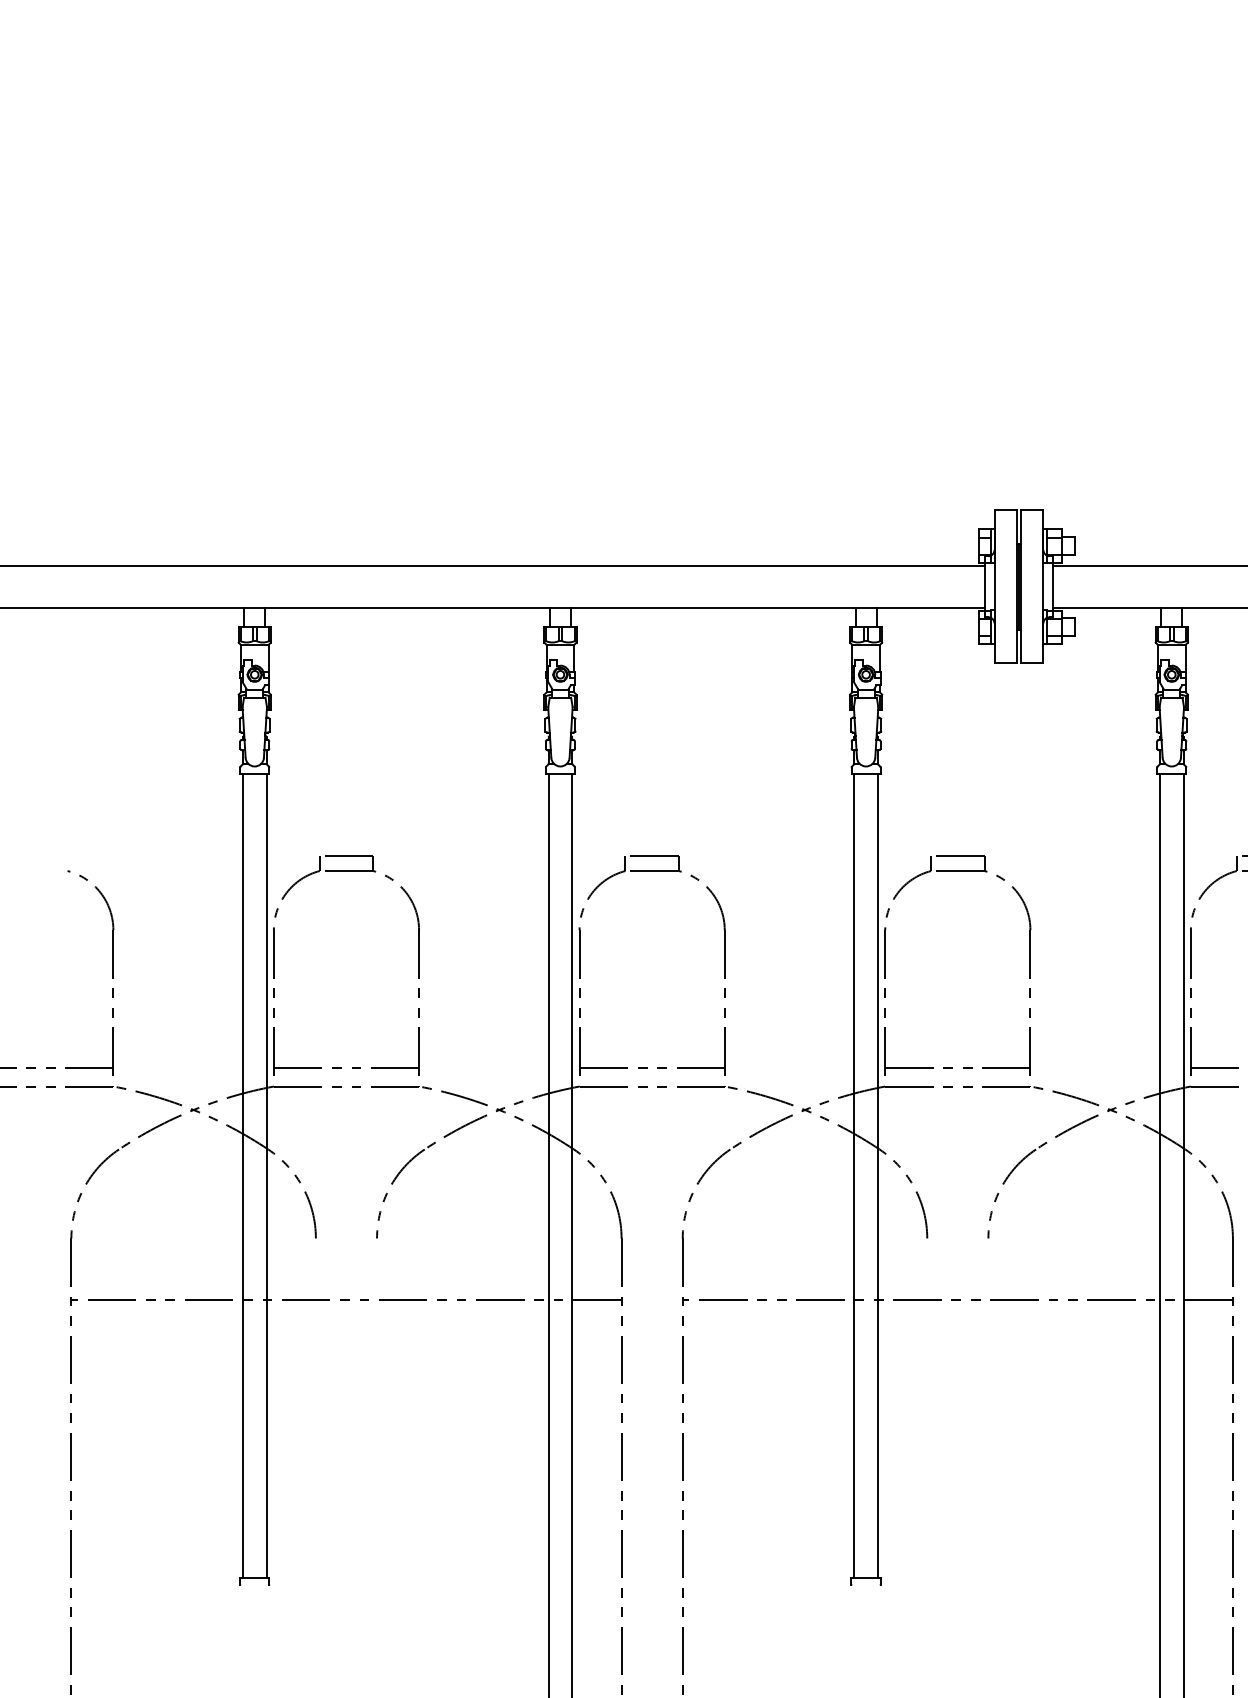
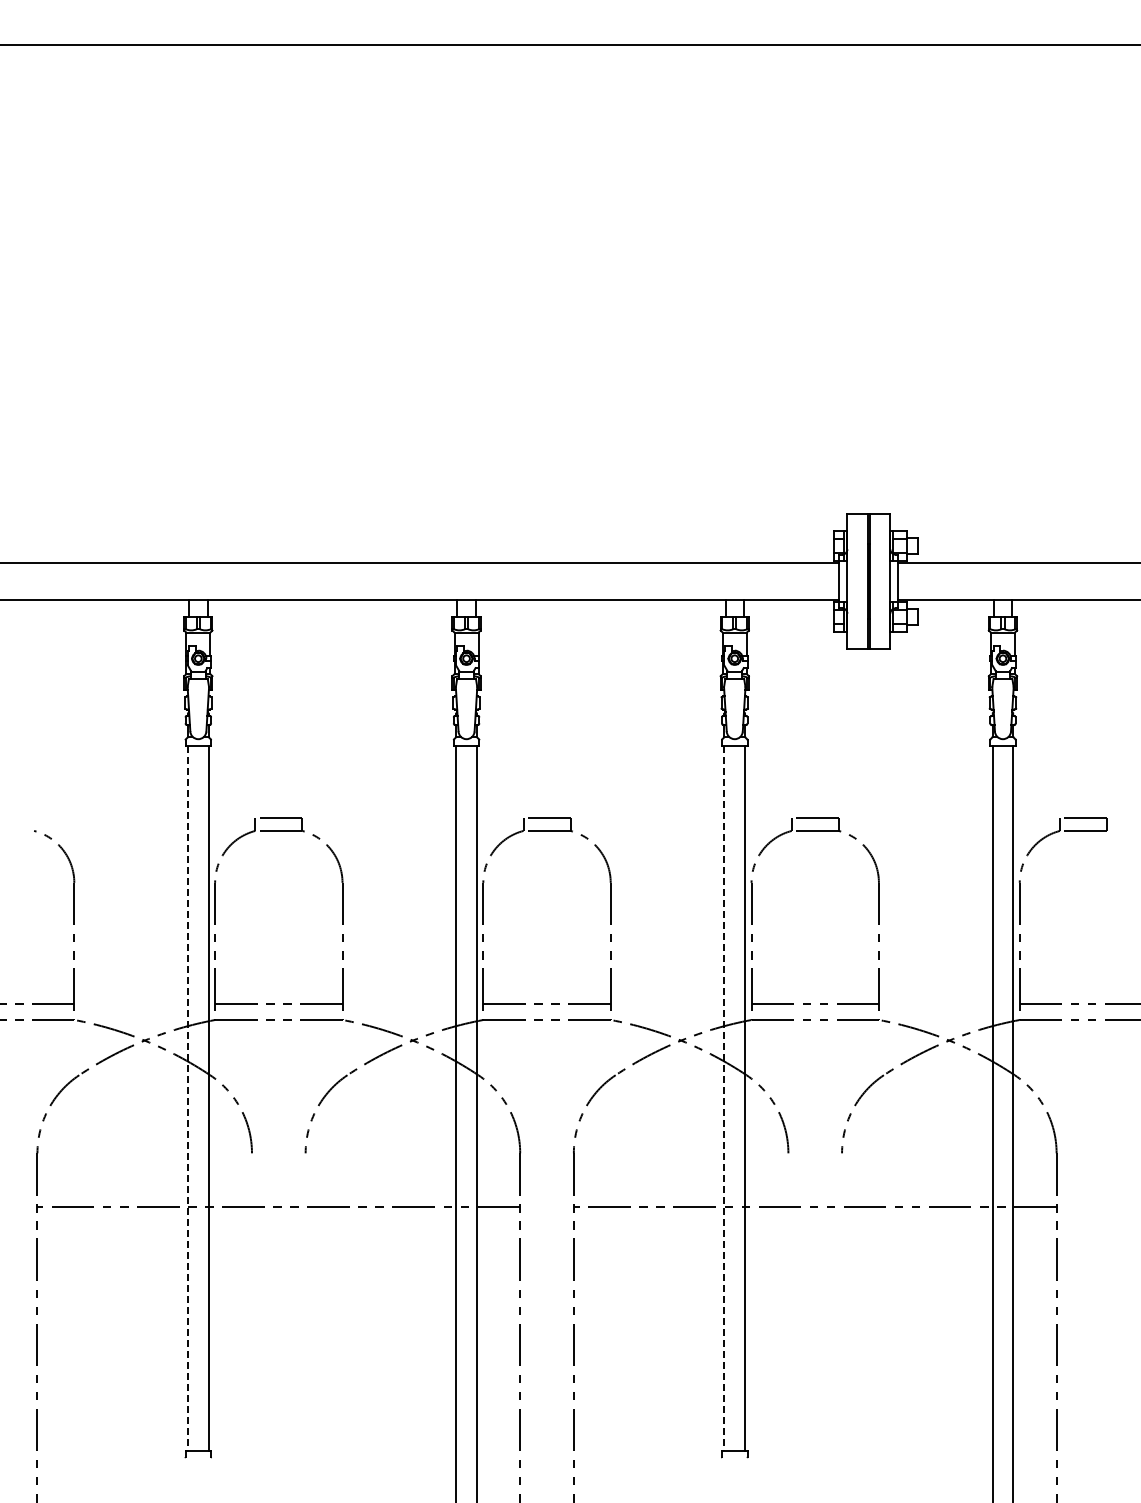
line: (242, 1175) -> (187, 1098), solid -> dashed
line: (854, 1175) -> (724, 1098), solid -> dashed

